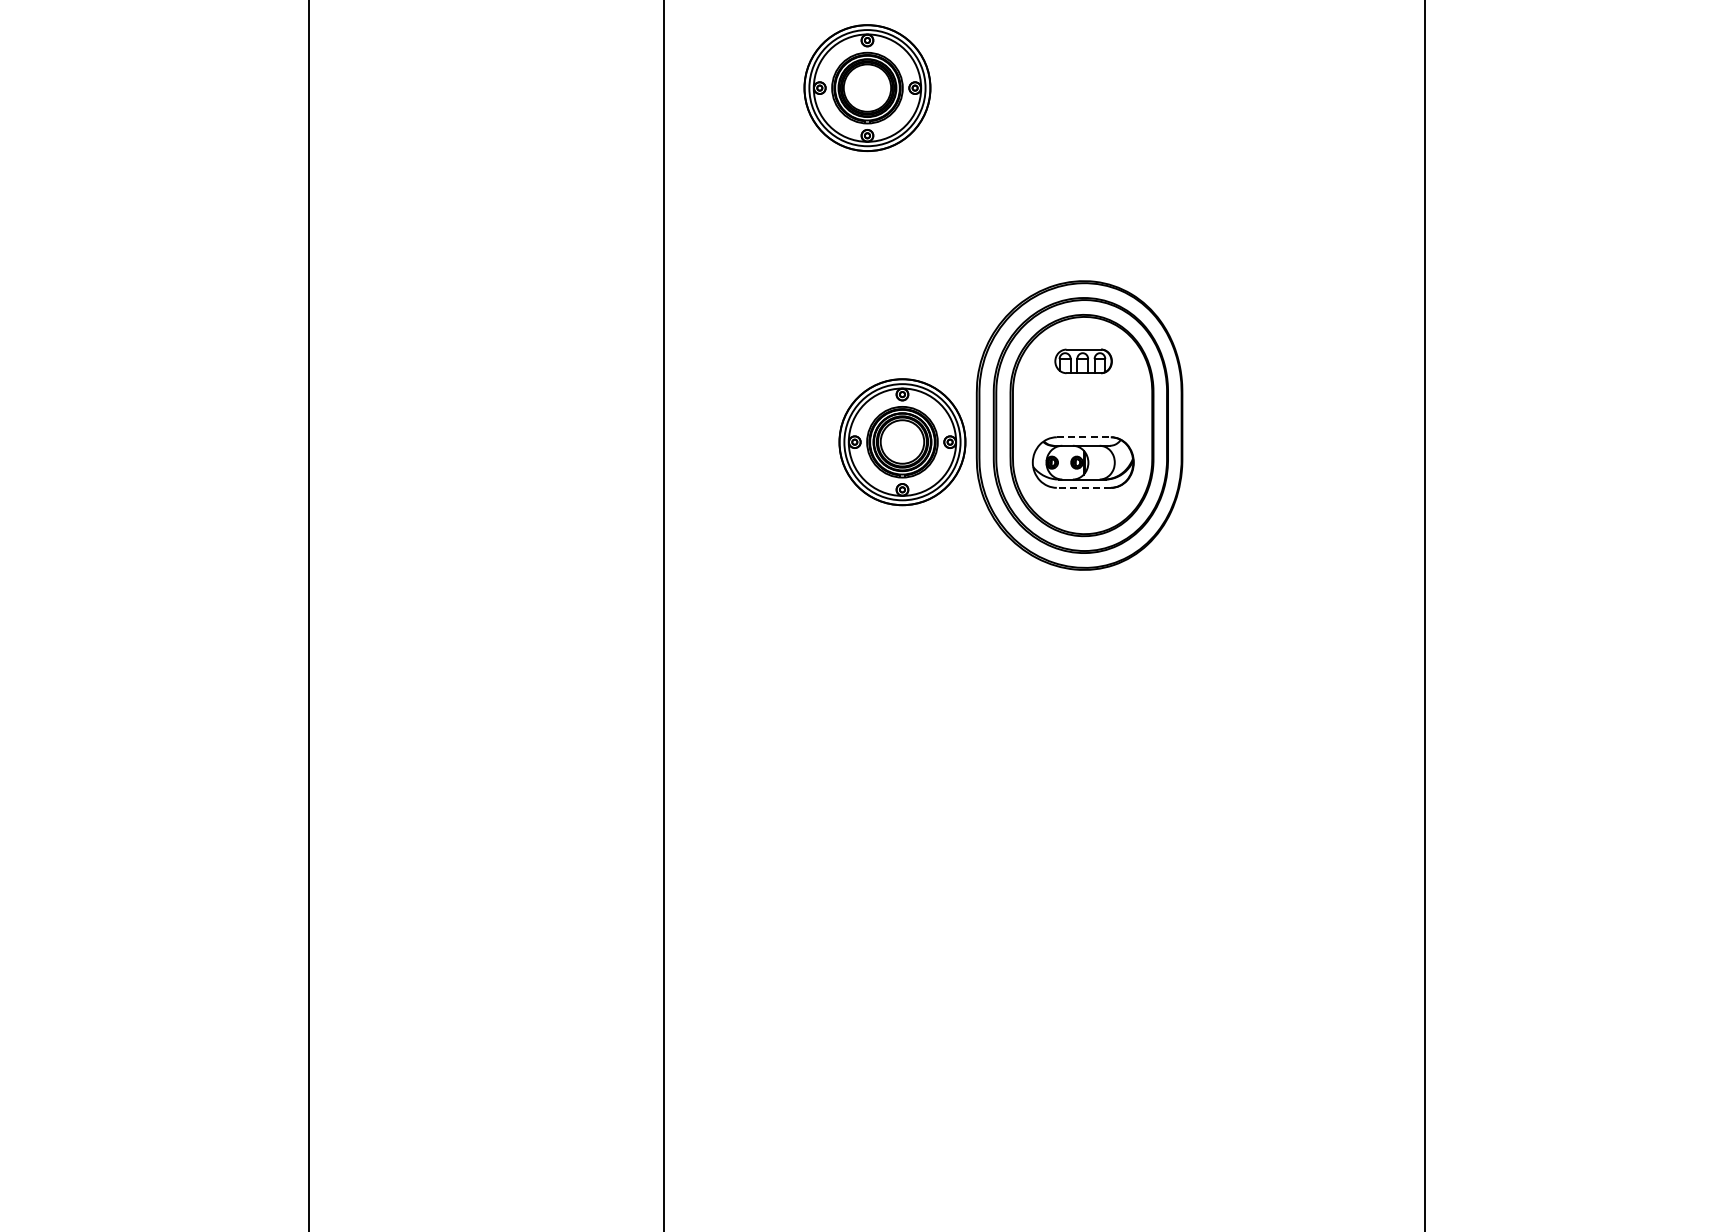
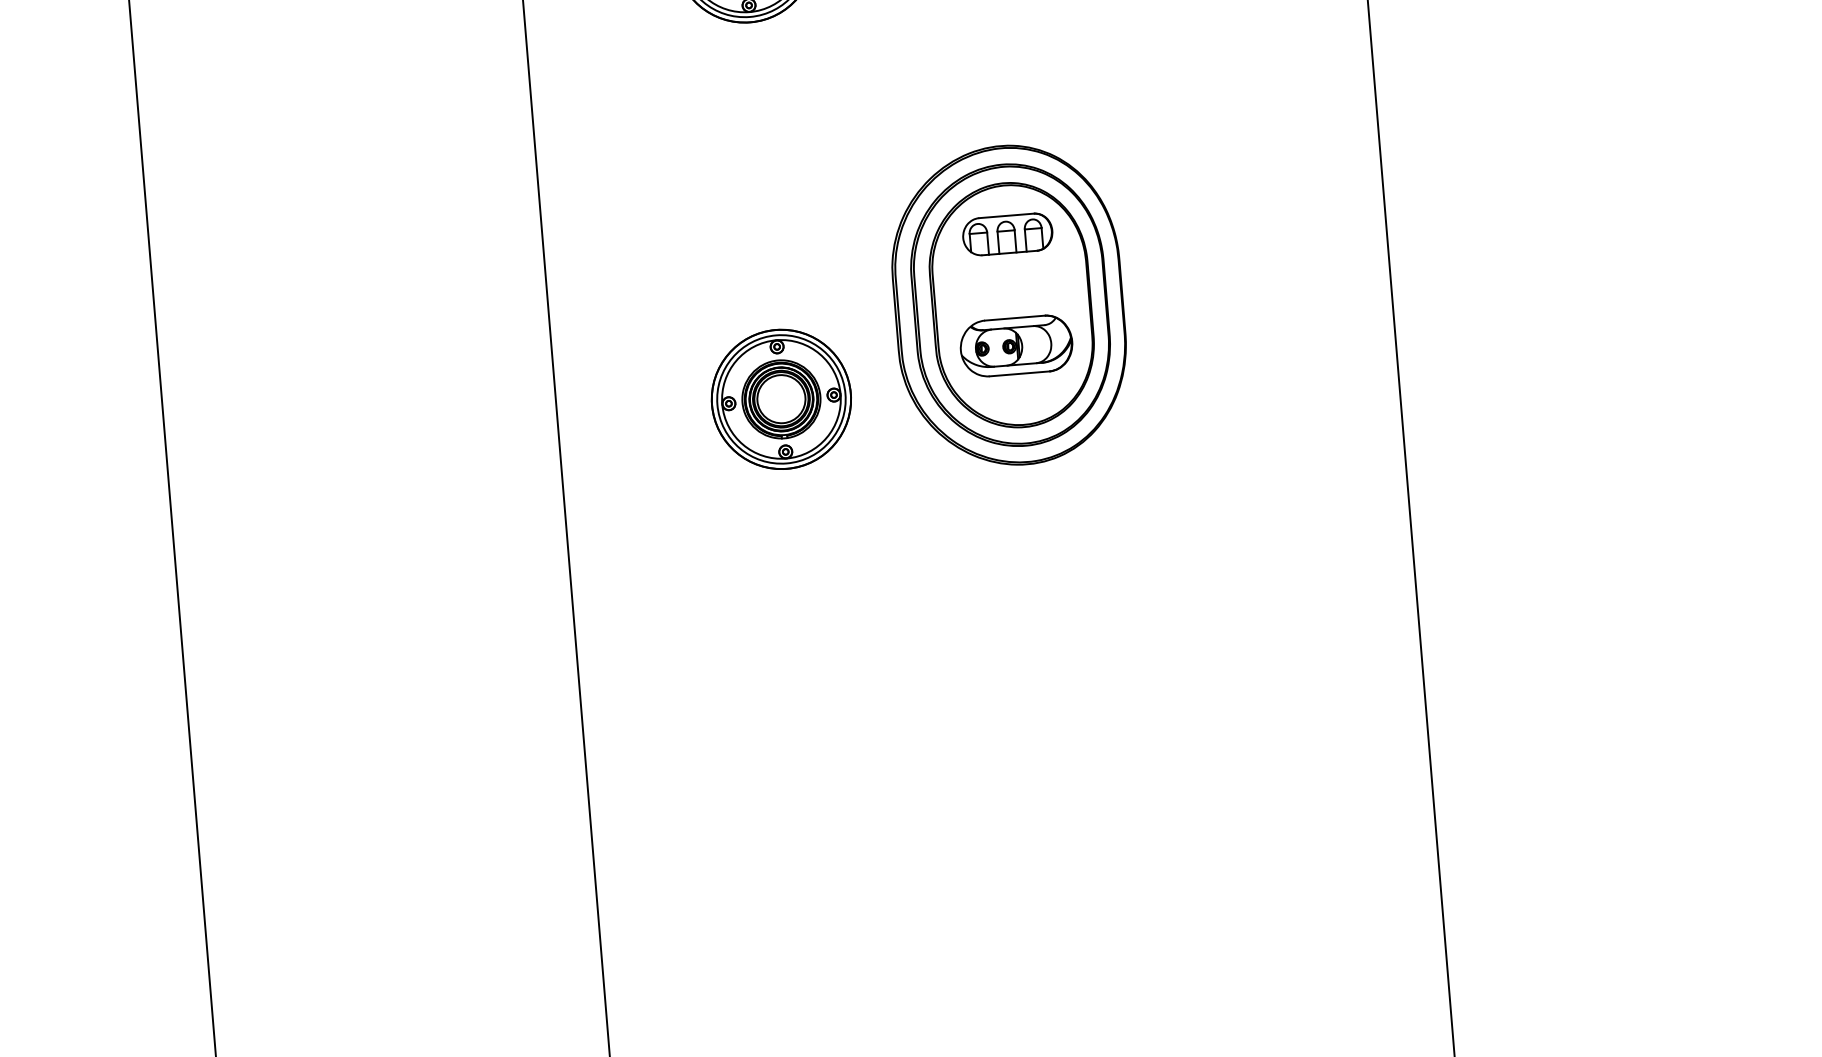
part: (1083, 361) -> (1007, 234), size x1.43
line: (1084, 437) -> (1015, 318), dashed -> solid
part: (902, 442) -> (781, 399), moved
line: (1083, 487) -> (1019, 373), dashed -> solid

